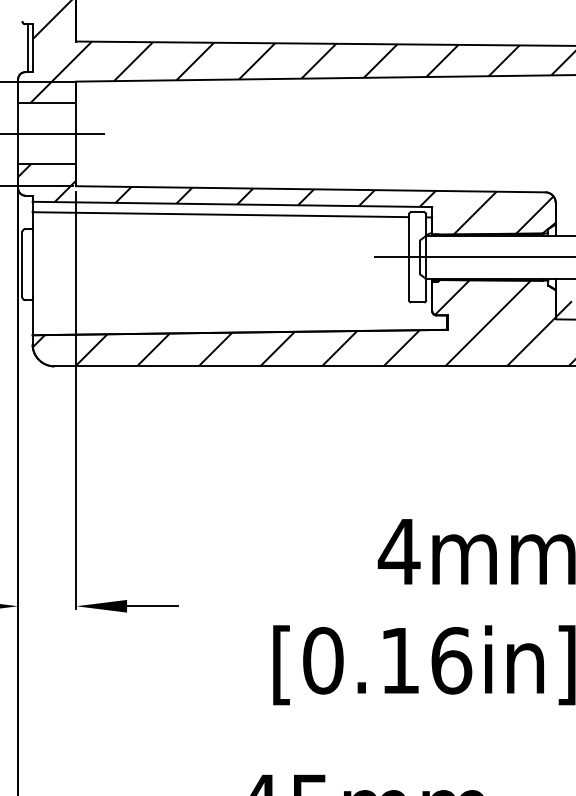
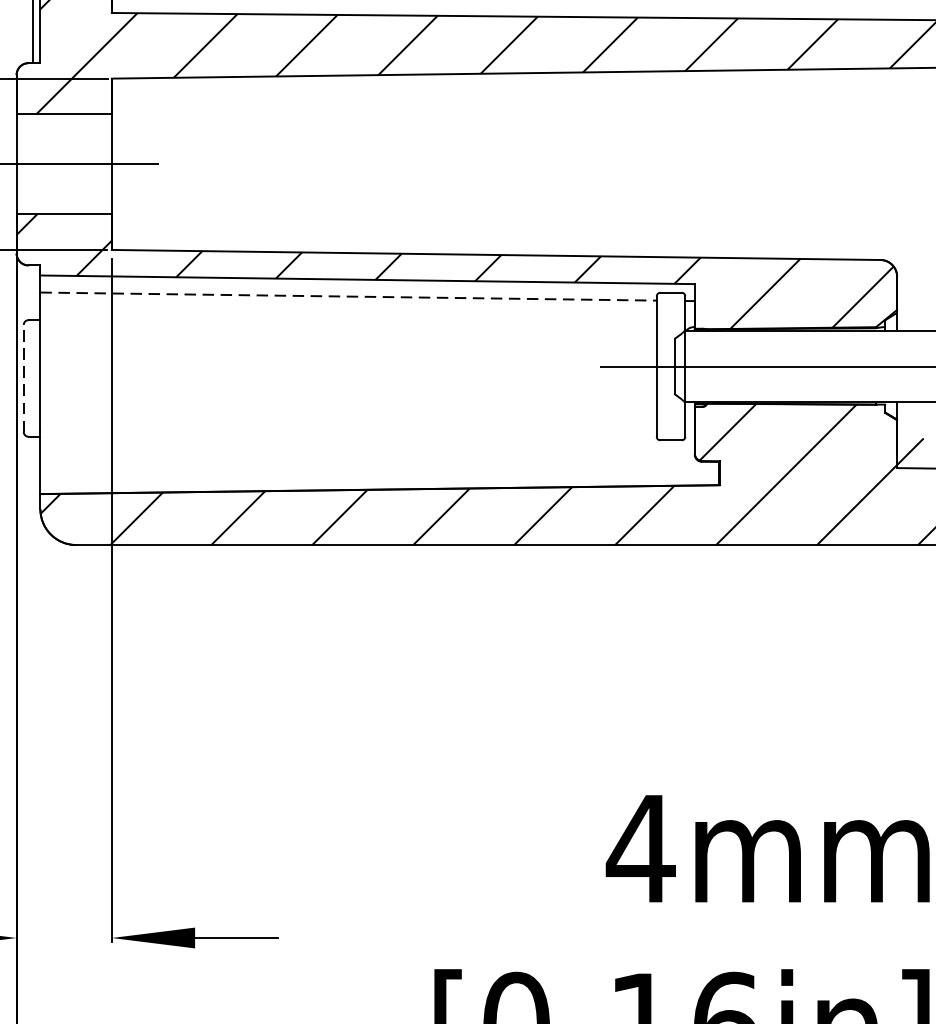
line: (221, 214) -> (349, 296), solid -> dashed
line: (22, 264) -> (23, 378), solid -> dashed

